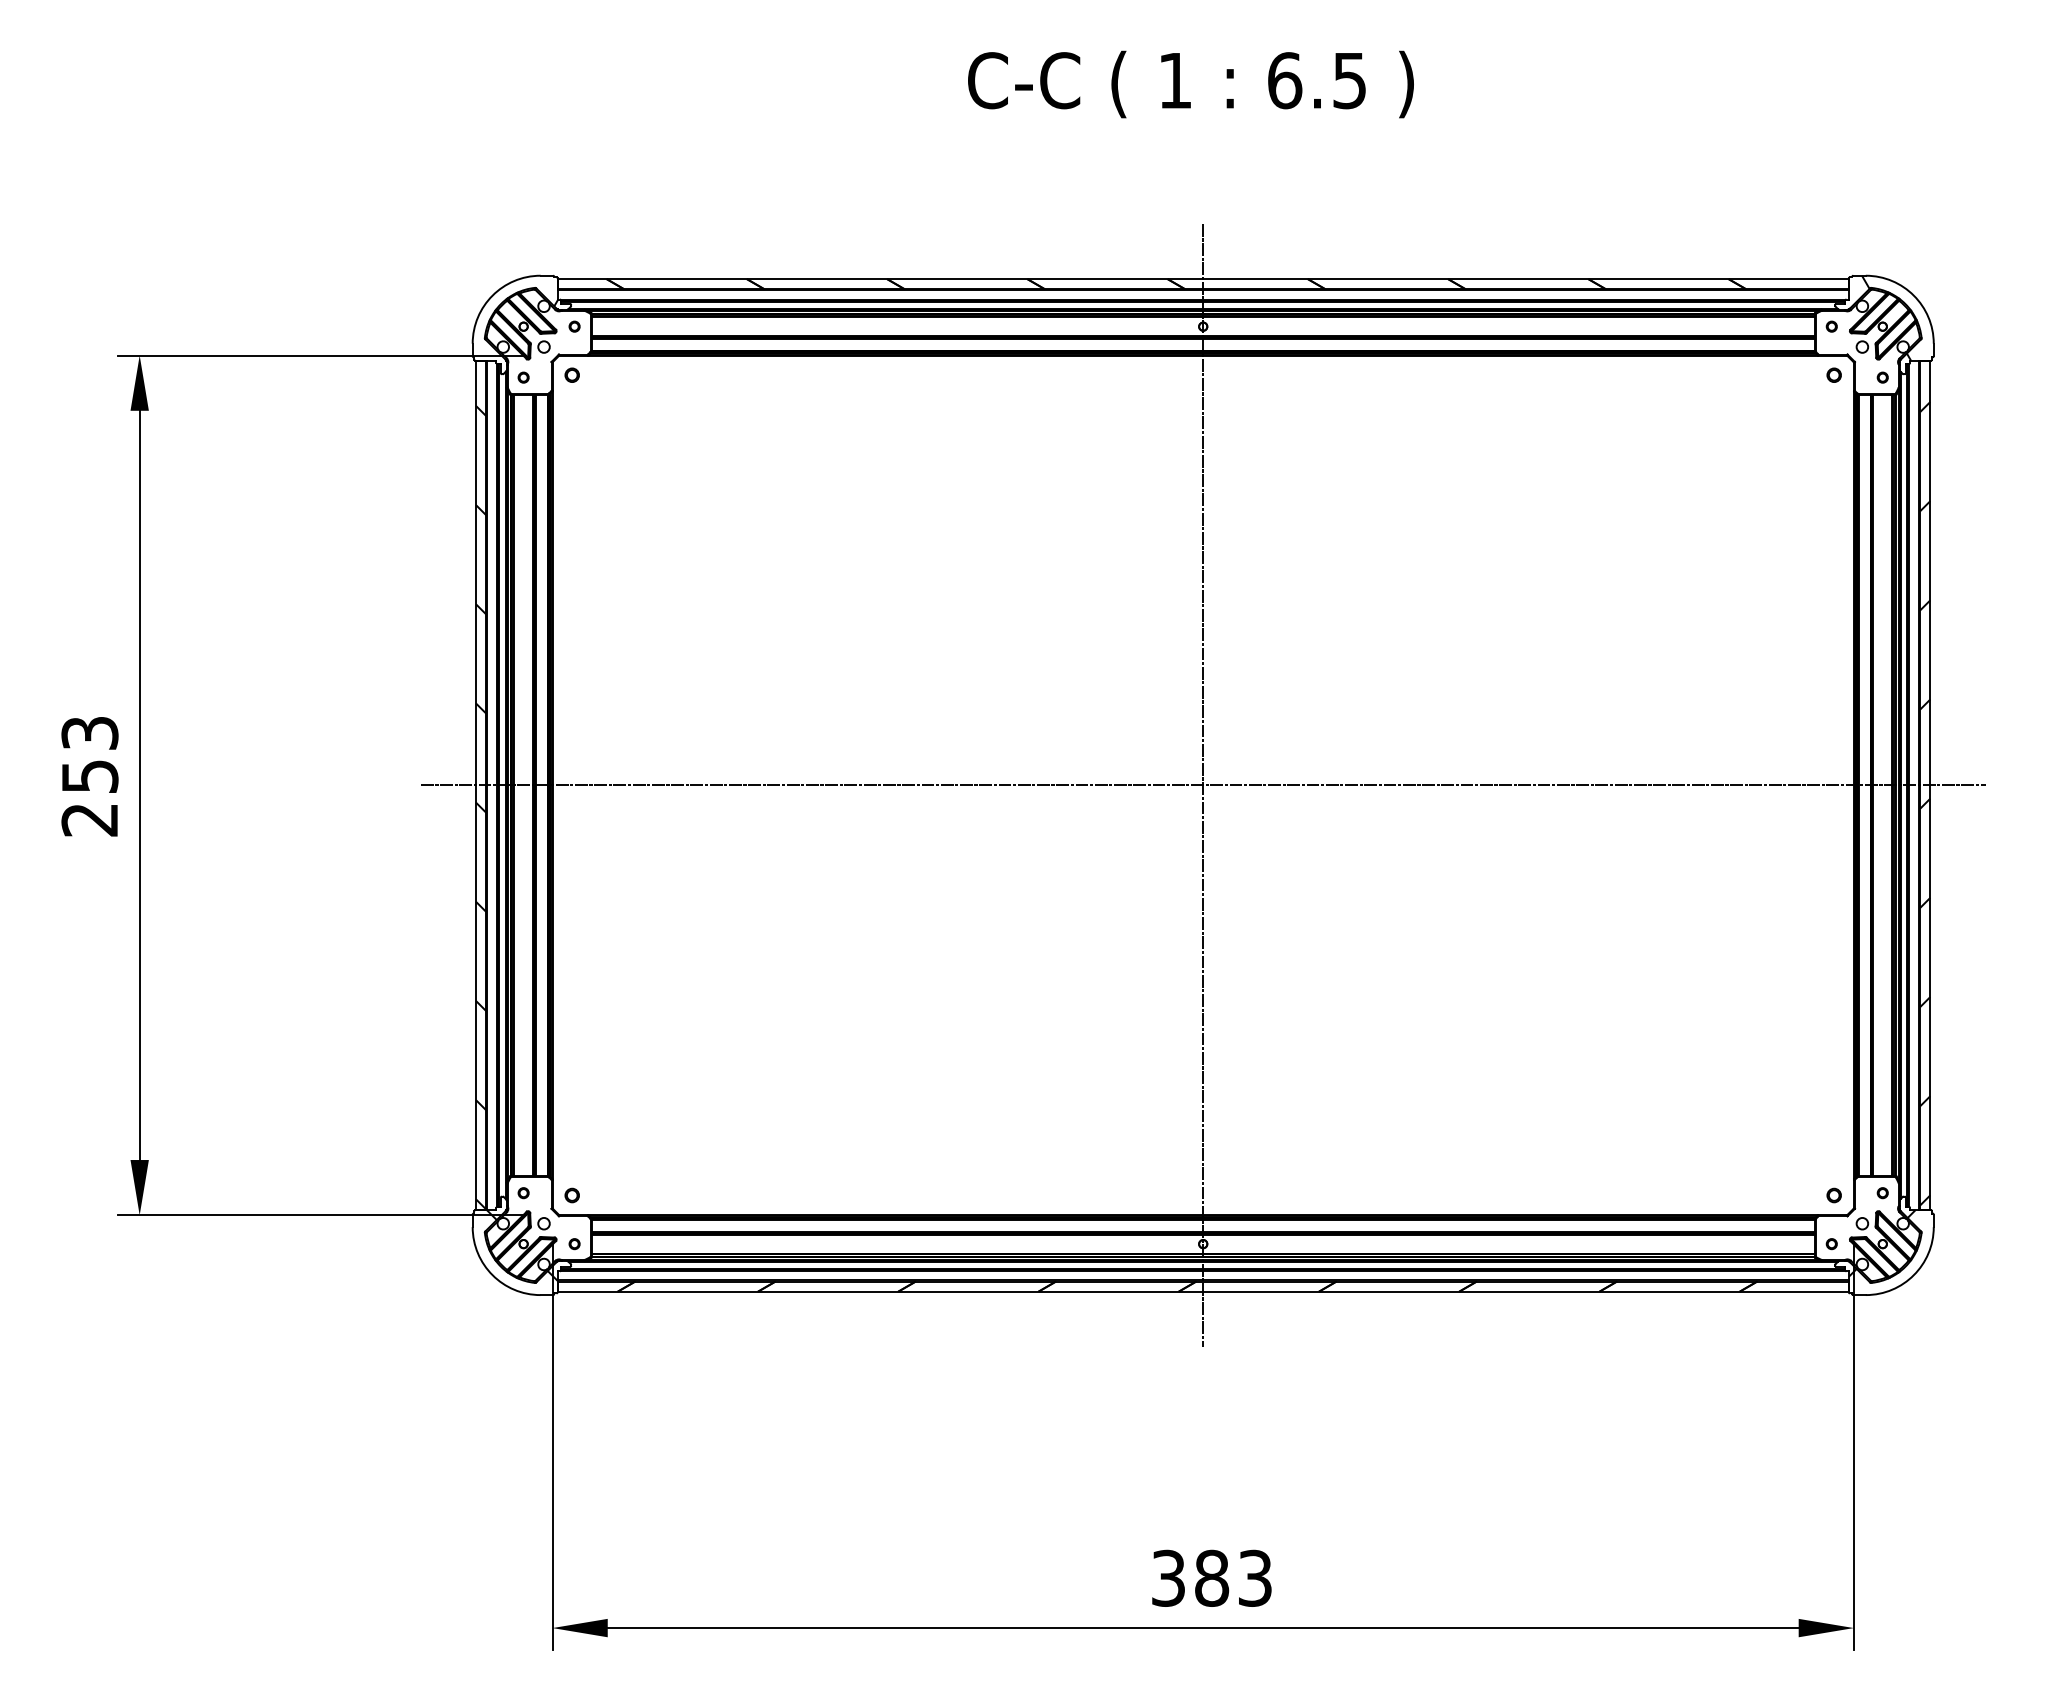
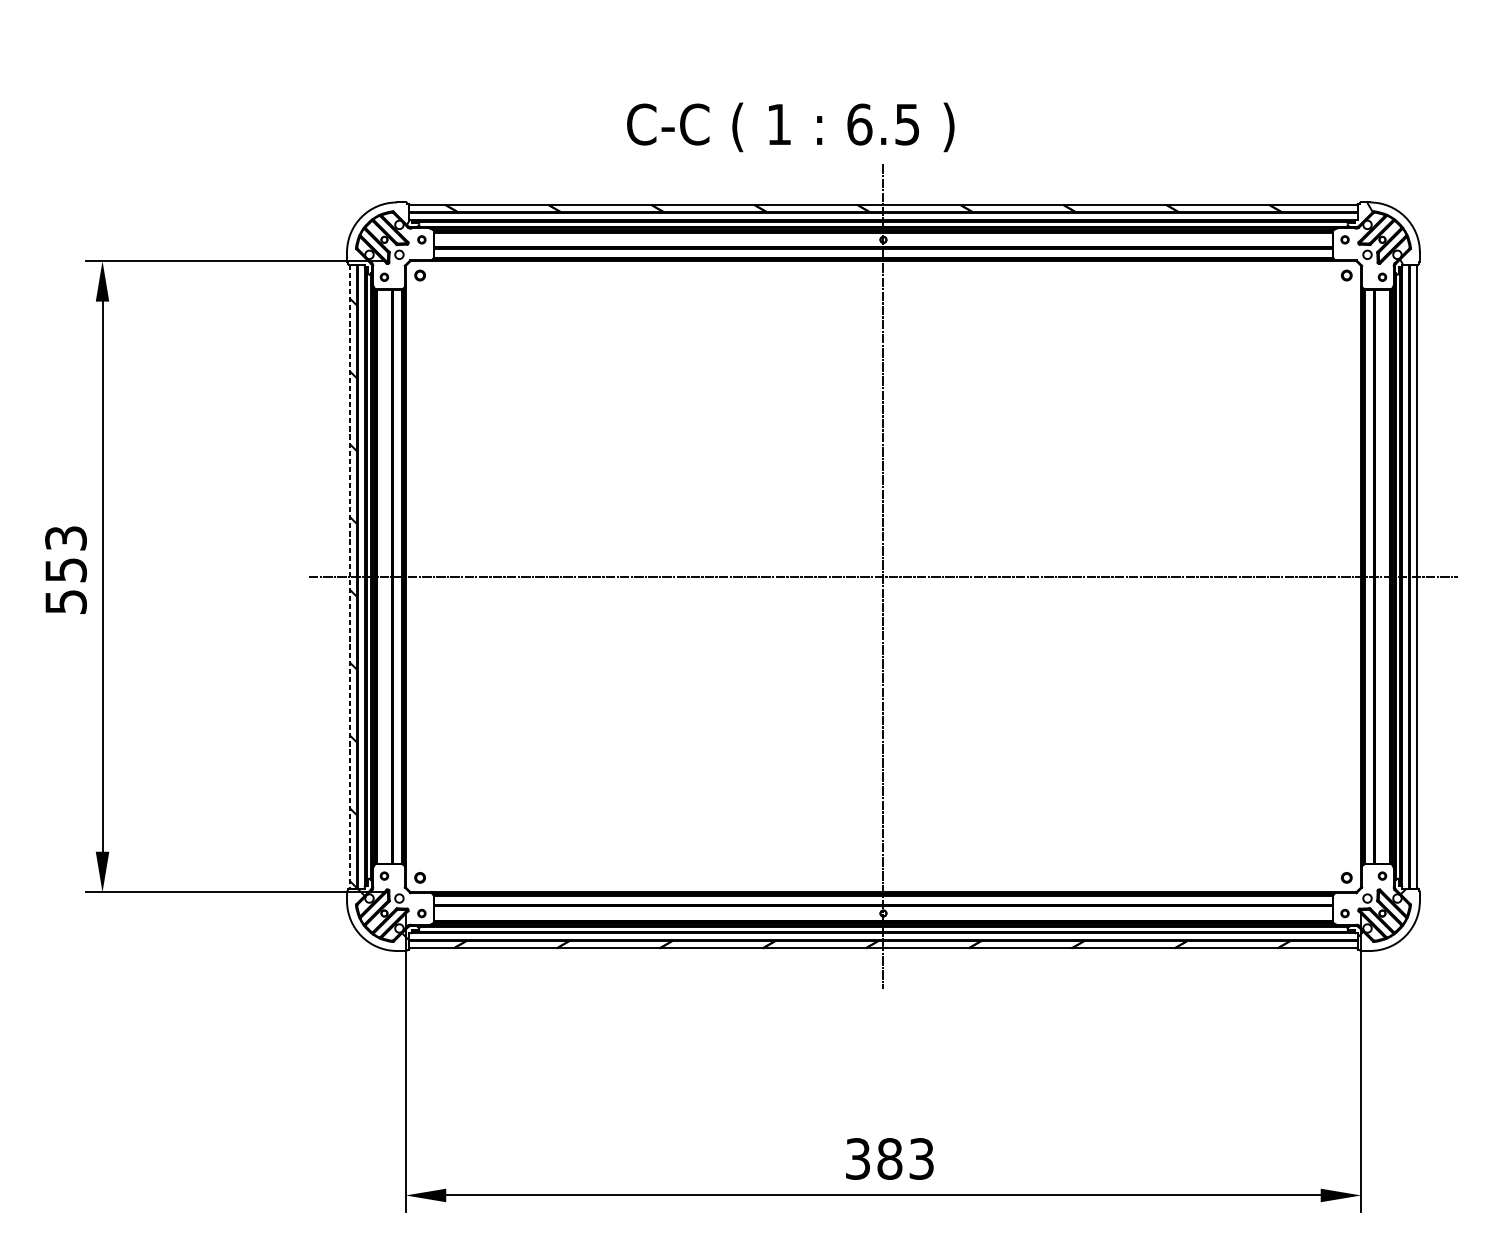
text: (1190, 84) -> (790, 127), moved
line: (476, 785) -> (349, 576), solid -> dashed
hatch: (1925, 803) -> (1413, 589), removed
text: (89, 820) -> (65, 602), 253 -> 553

